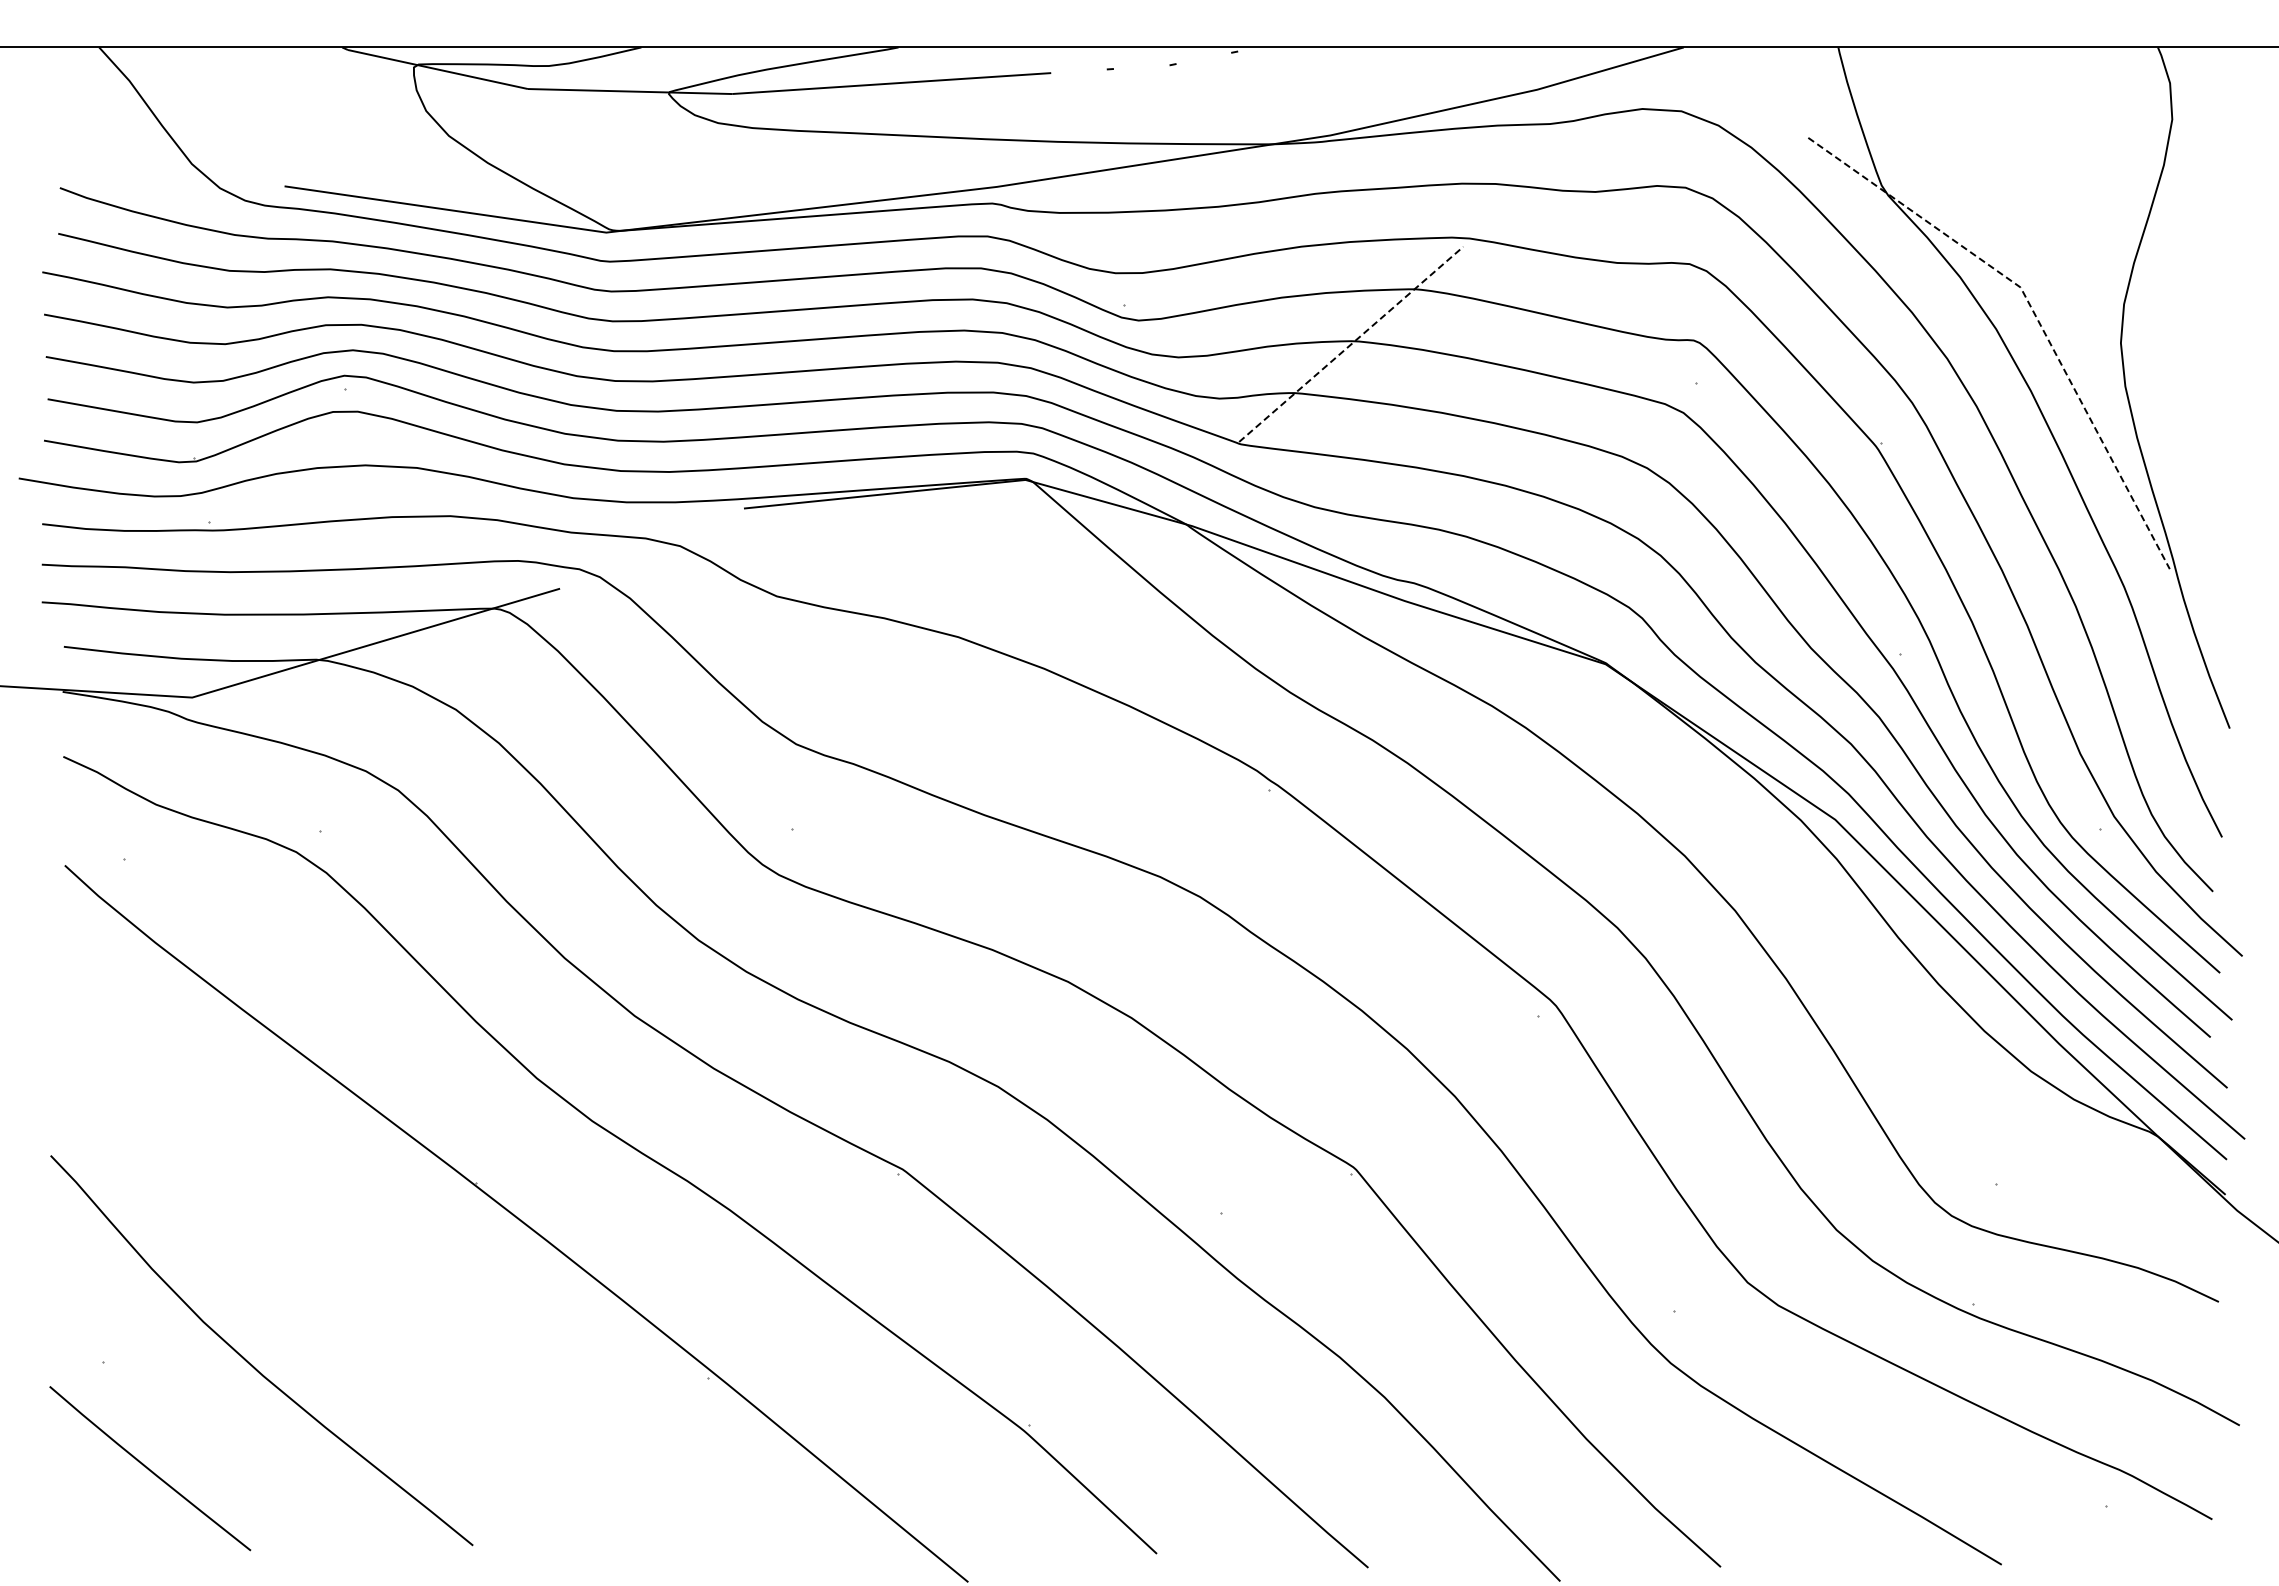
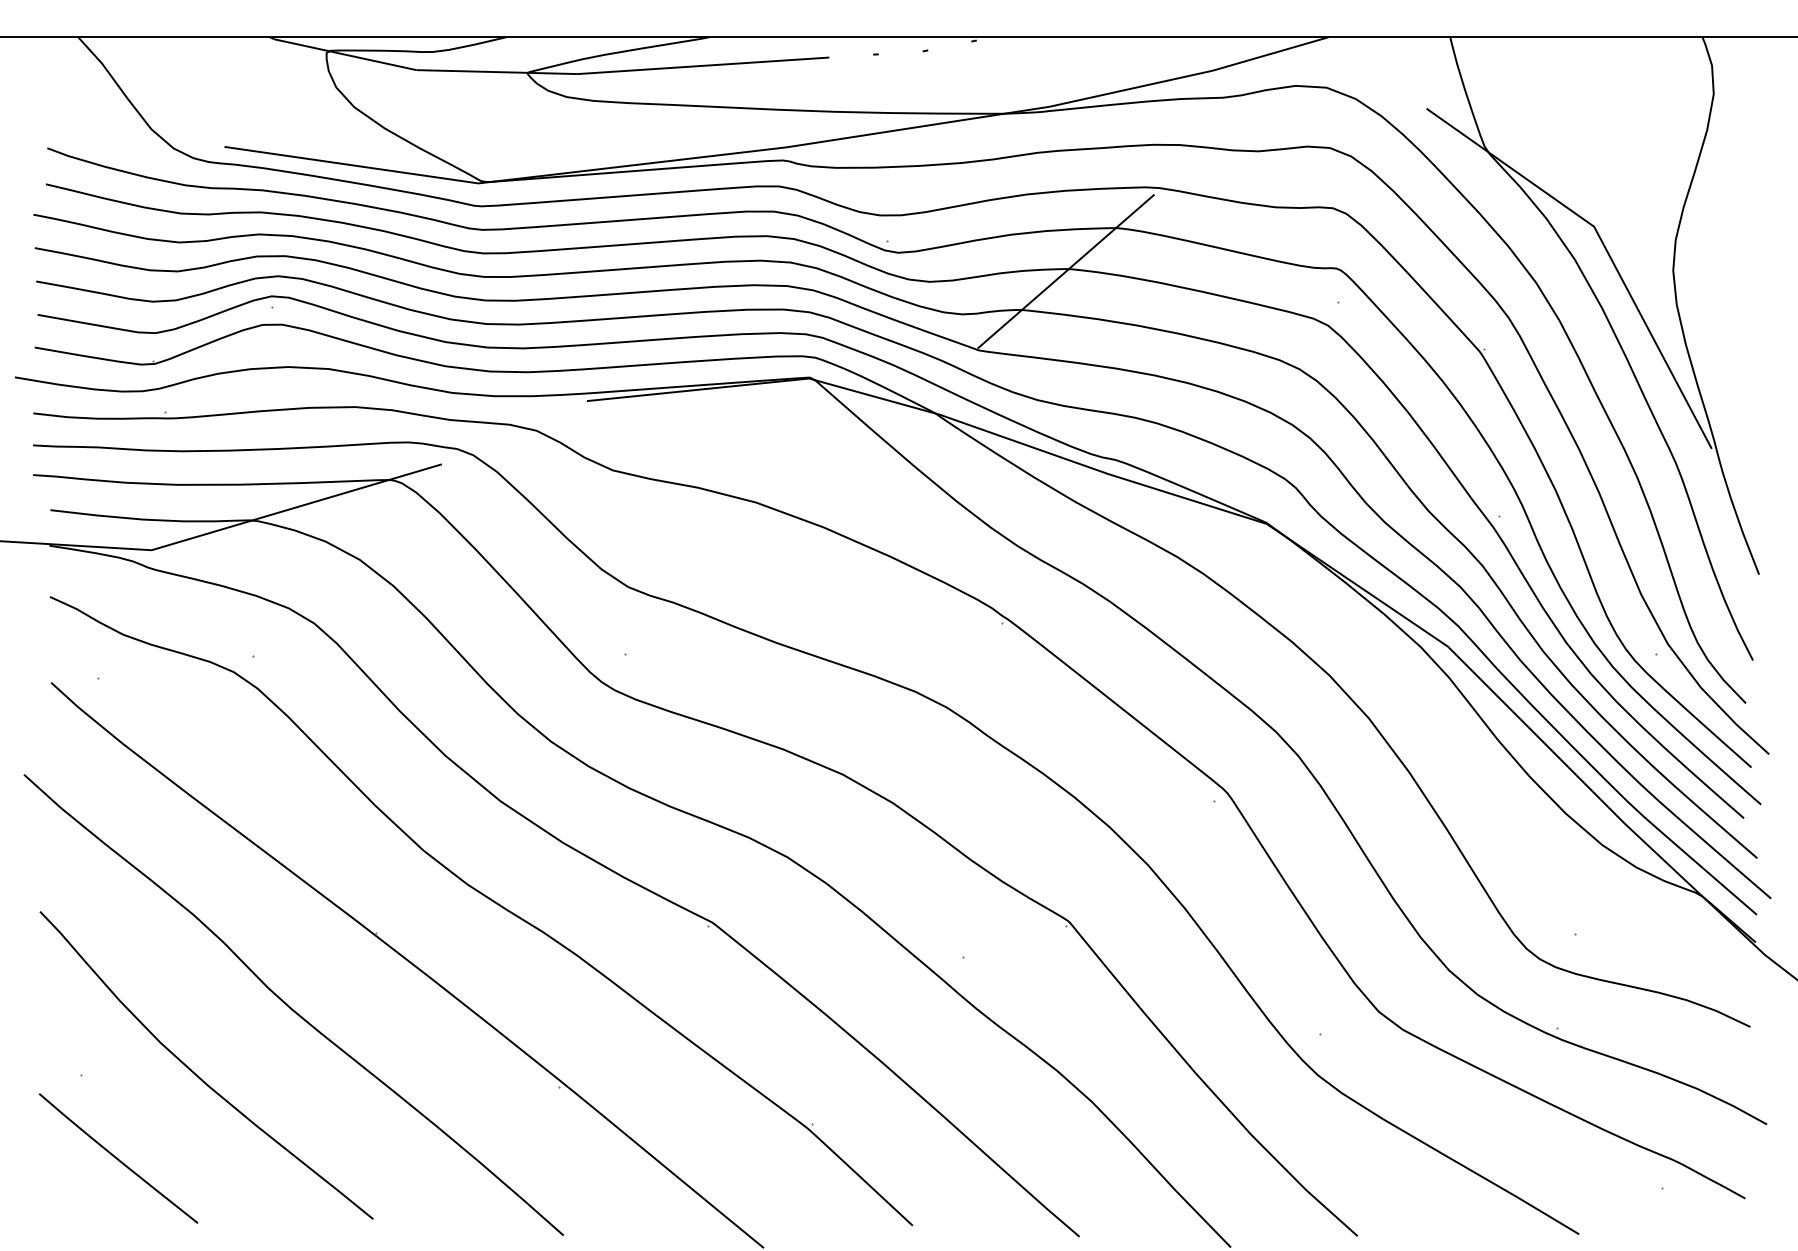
line: (2034, 313) -> (1605, 247), dashed -> solid
line: (1351, 344) -> (1066, 271), dashed -> solid
curve: (368, 1276) -> (290, 1006), added

